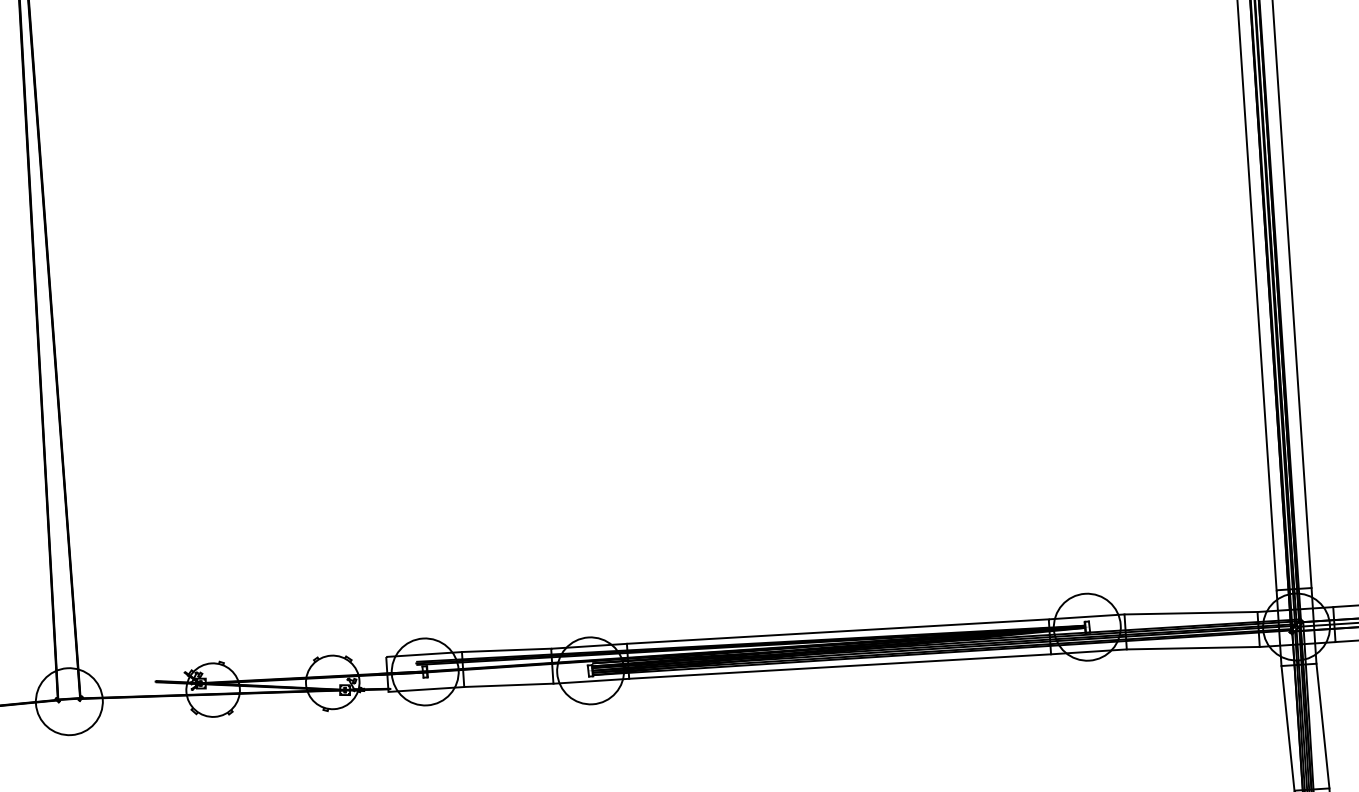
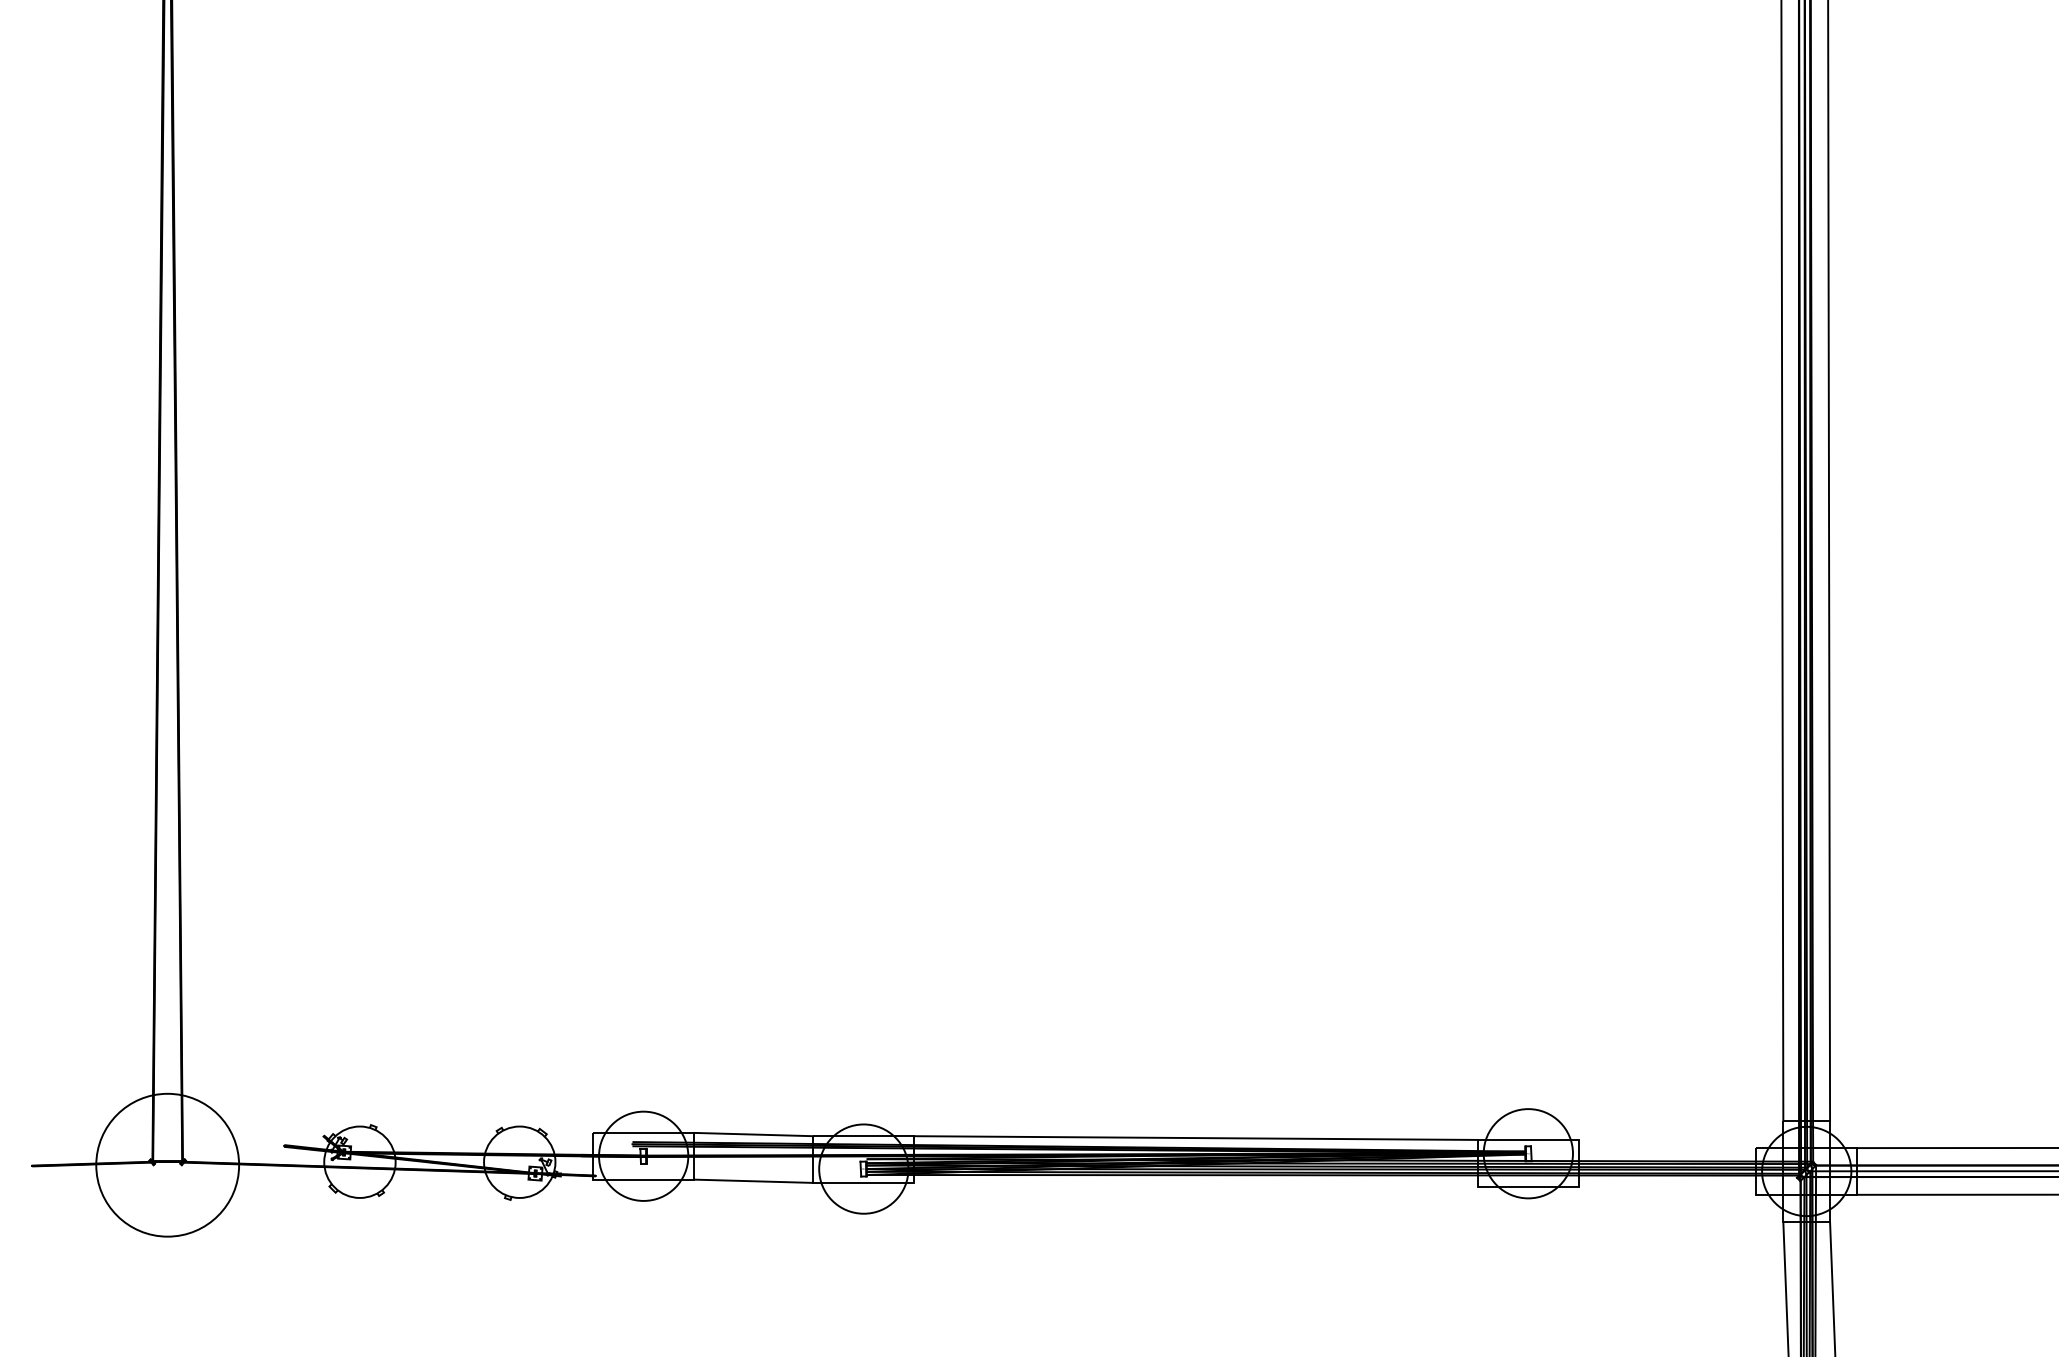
line: (1190, 612) -> (1667, 1143), removed
line: (1193, 648) -> (1667, 1190), removed
line: (839, 666) -> (1195, 1184), removed
circle: (69, 701) -> (167, 1164), size x1.6

